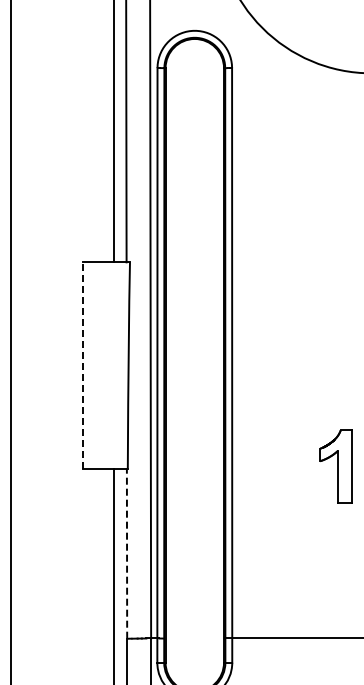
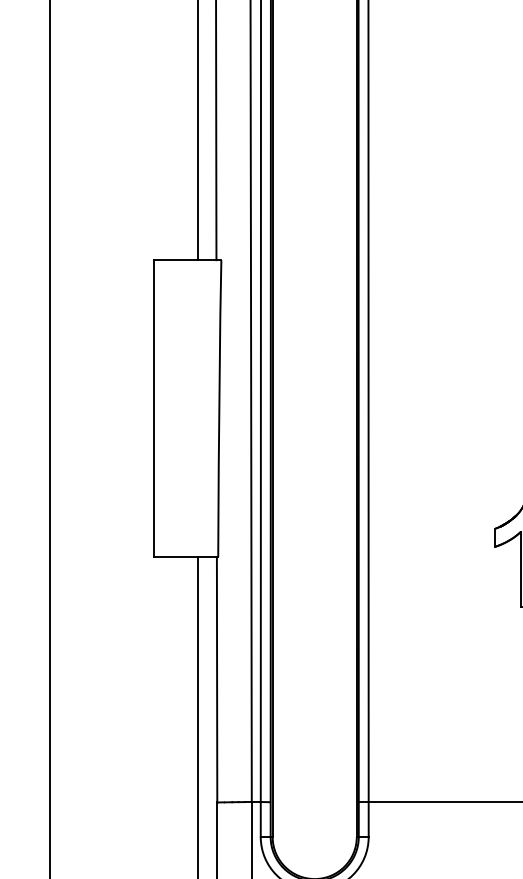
line: (83, 364) -> (154, 407), dashed -> solid
line: (127, 553) -> (217, 679), dashed -> solid

